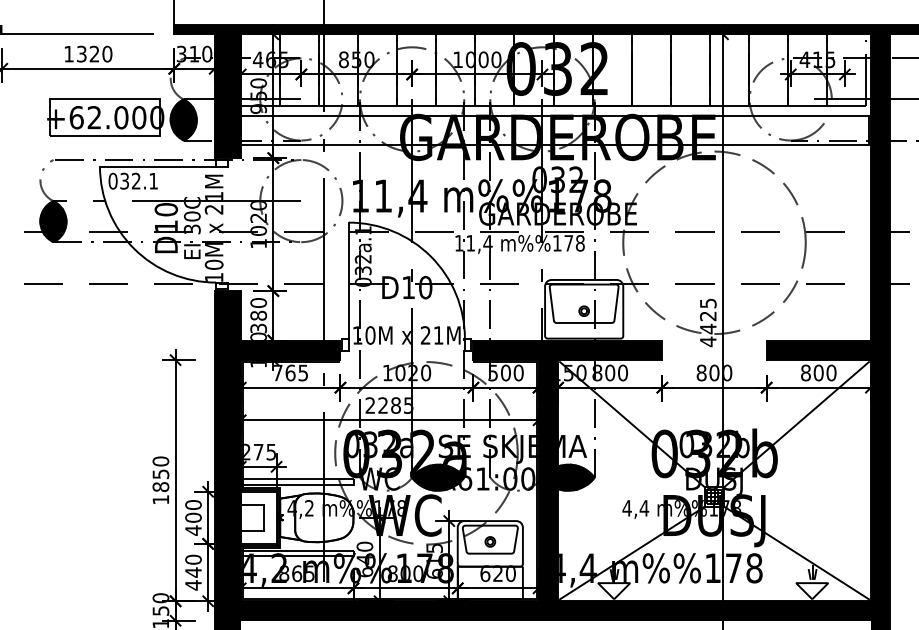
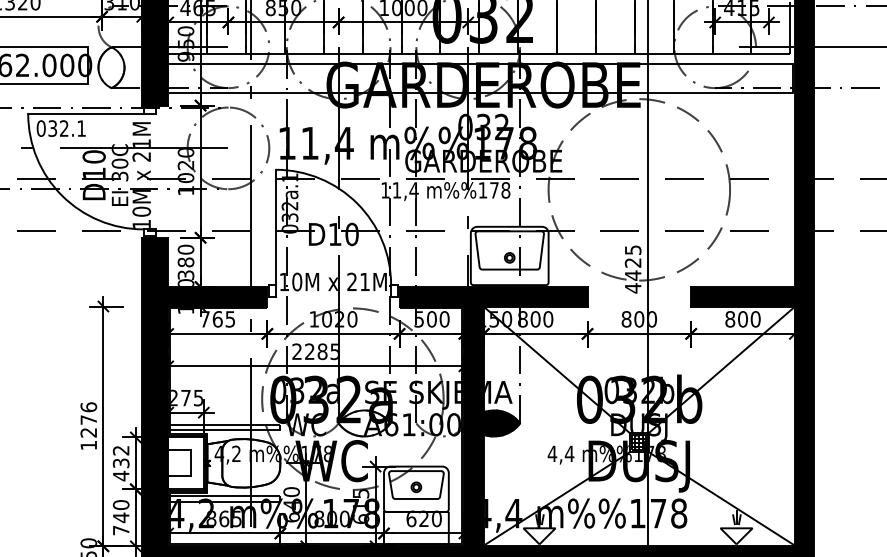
fill: (183, 119) -> (111, 67), removed
text: (160, 473) -> (88, 419), 1850 -> 1276
fill: (438, 477) -> (364, 423), removed
text: (193, 511) -> (121, 457), 400 -> 432
text: (193, 585) -> (121, 530), 440 -> 740

